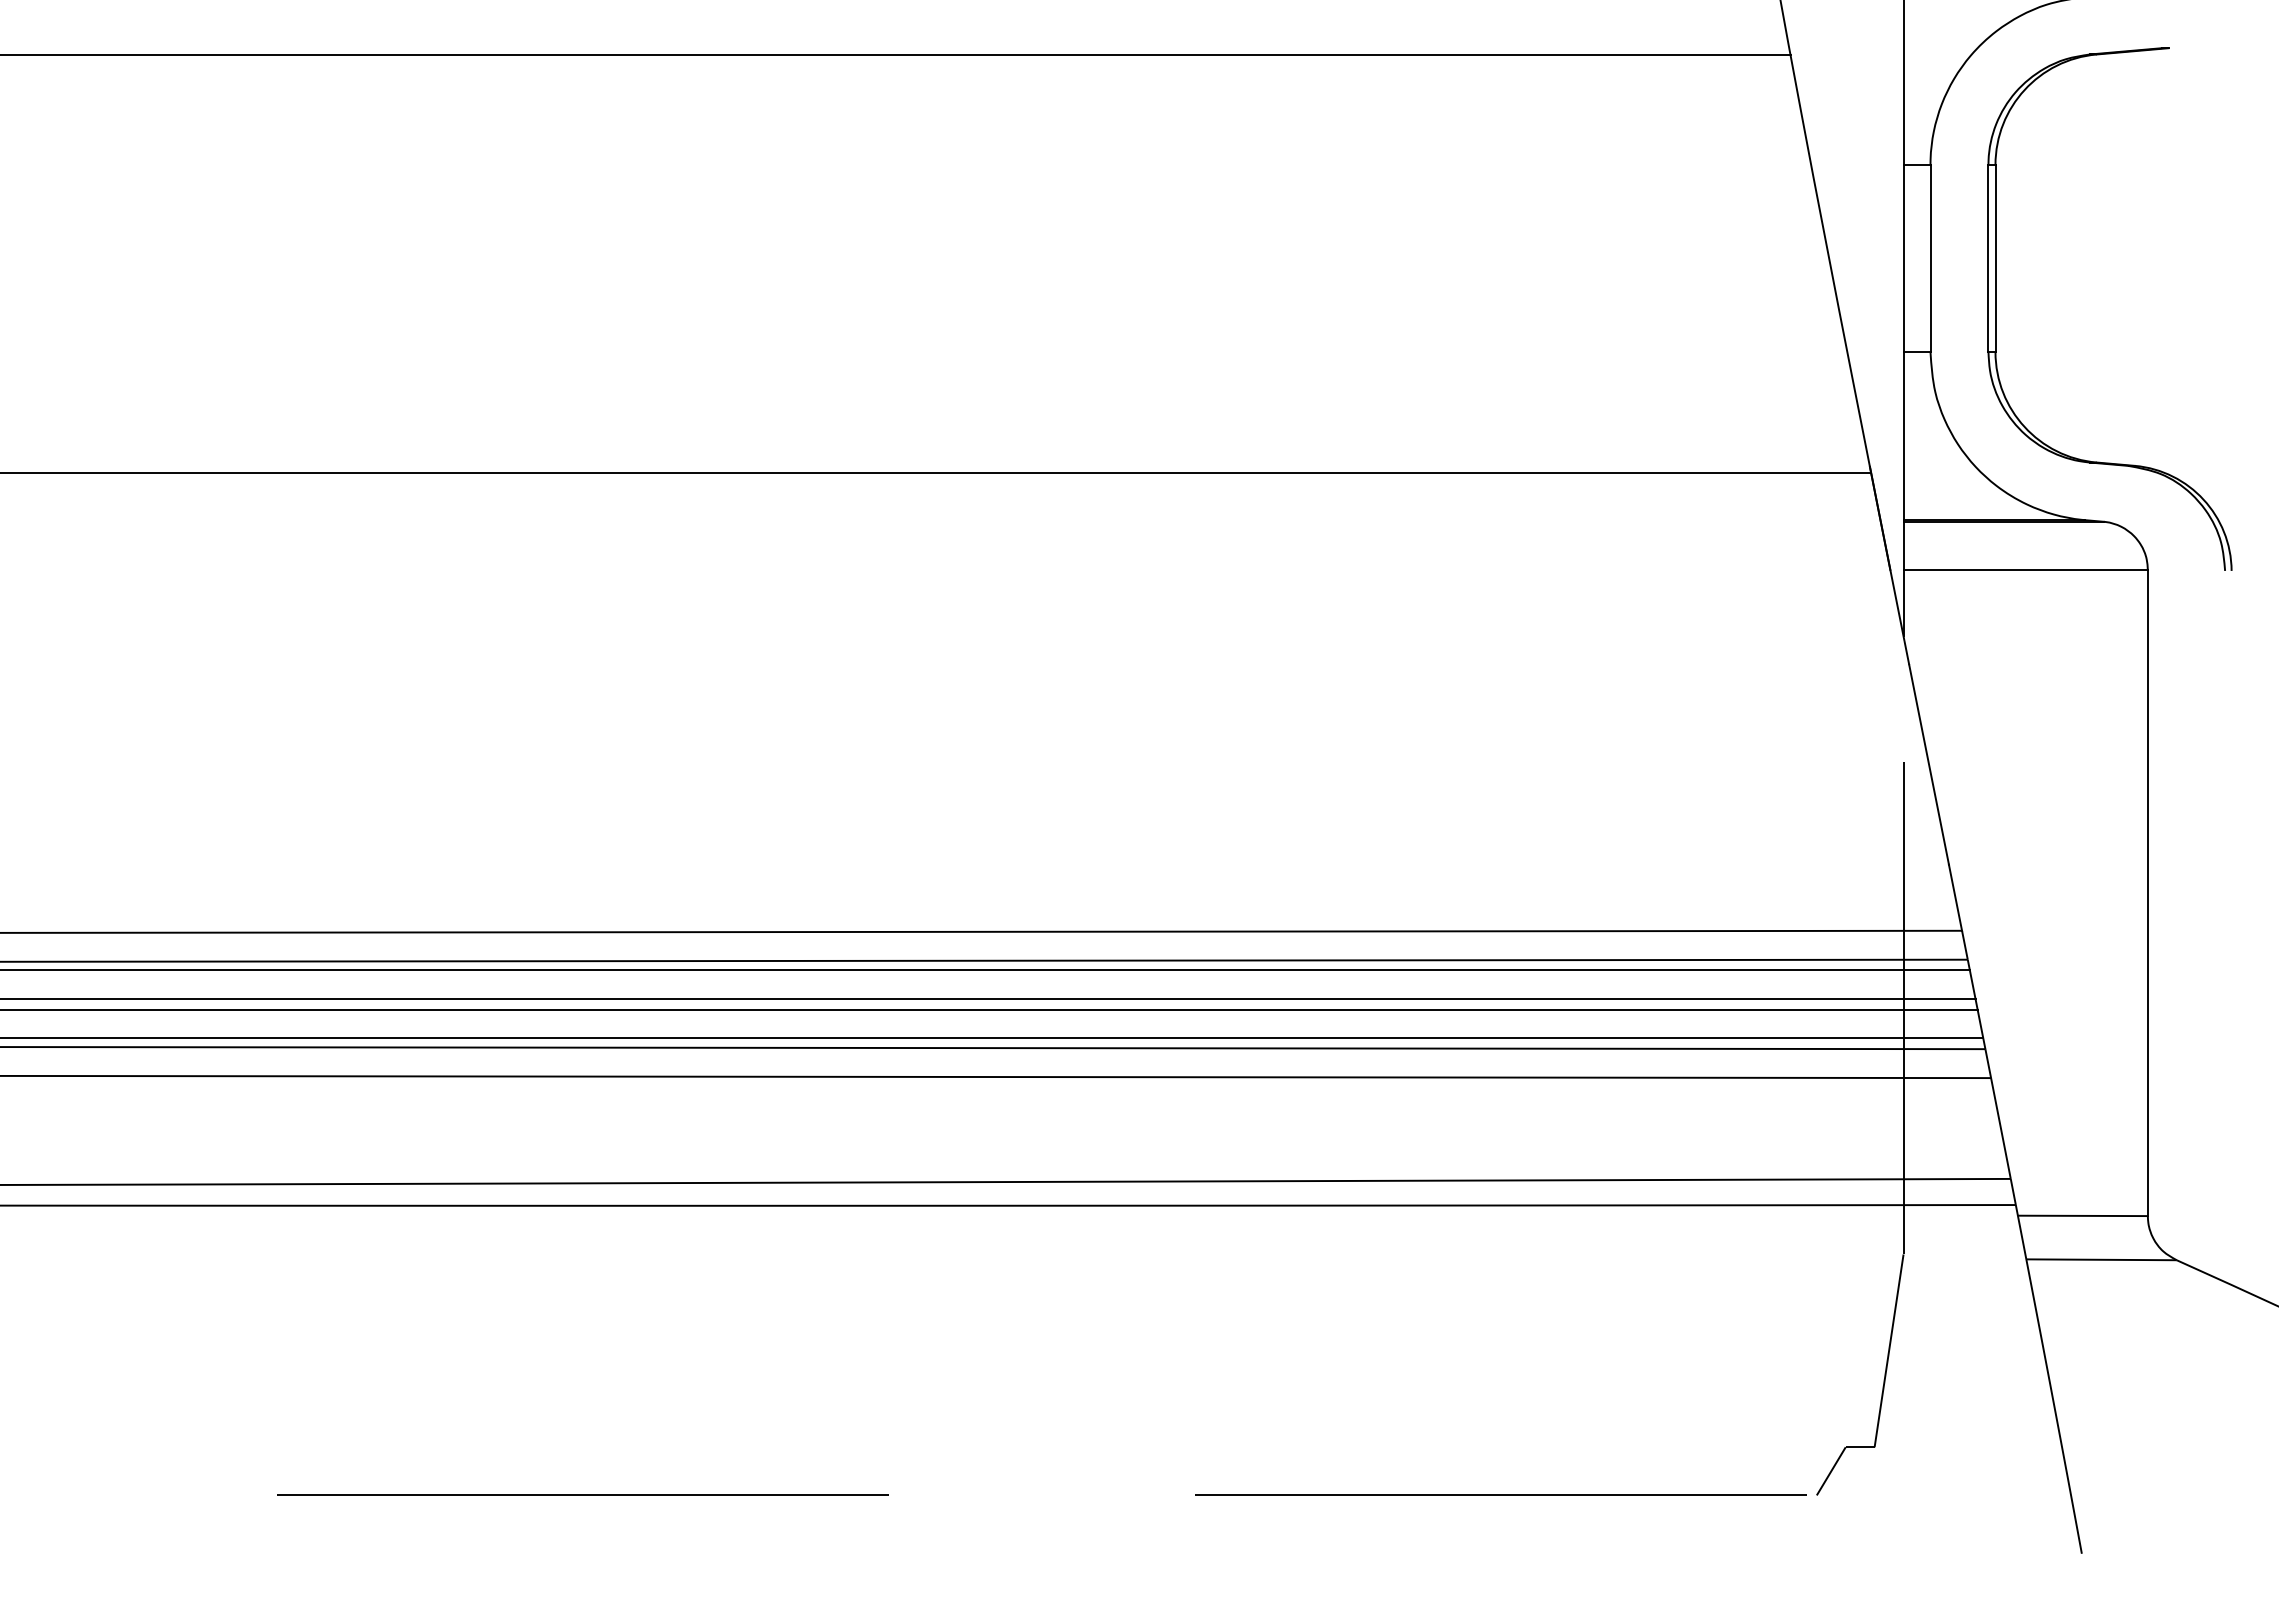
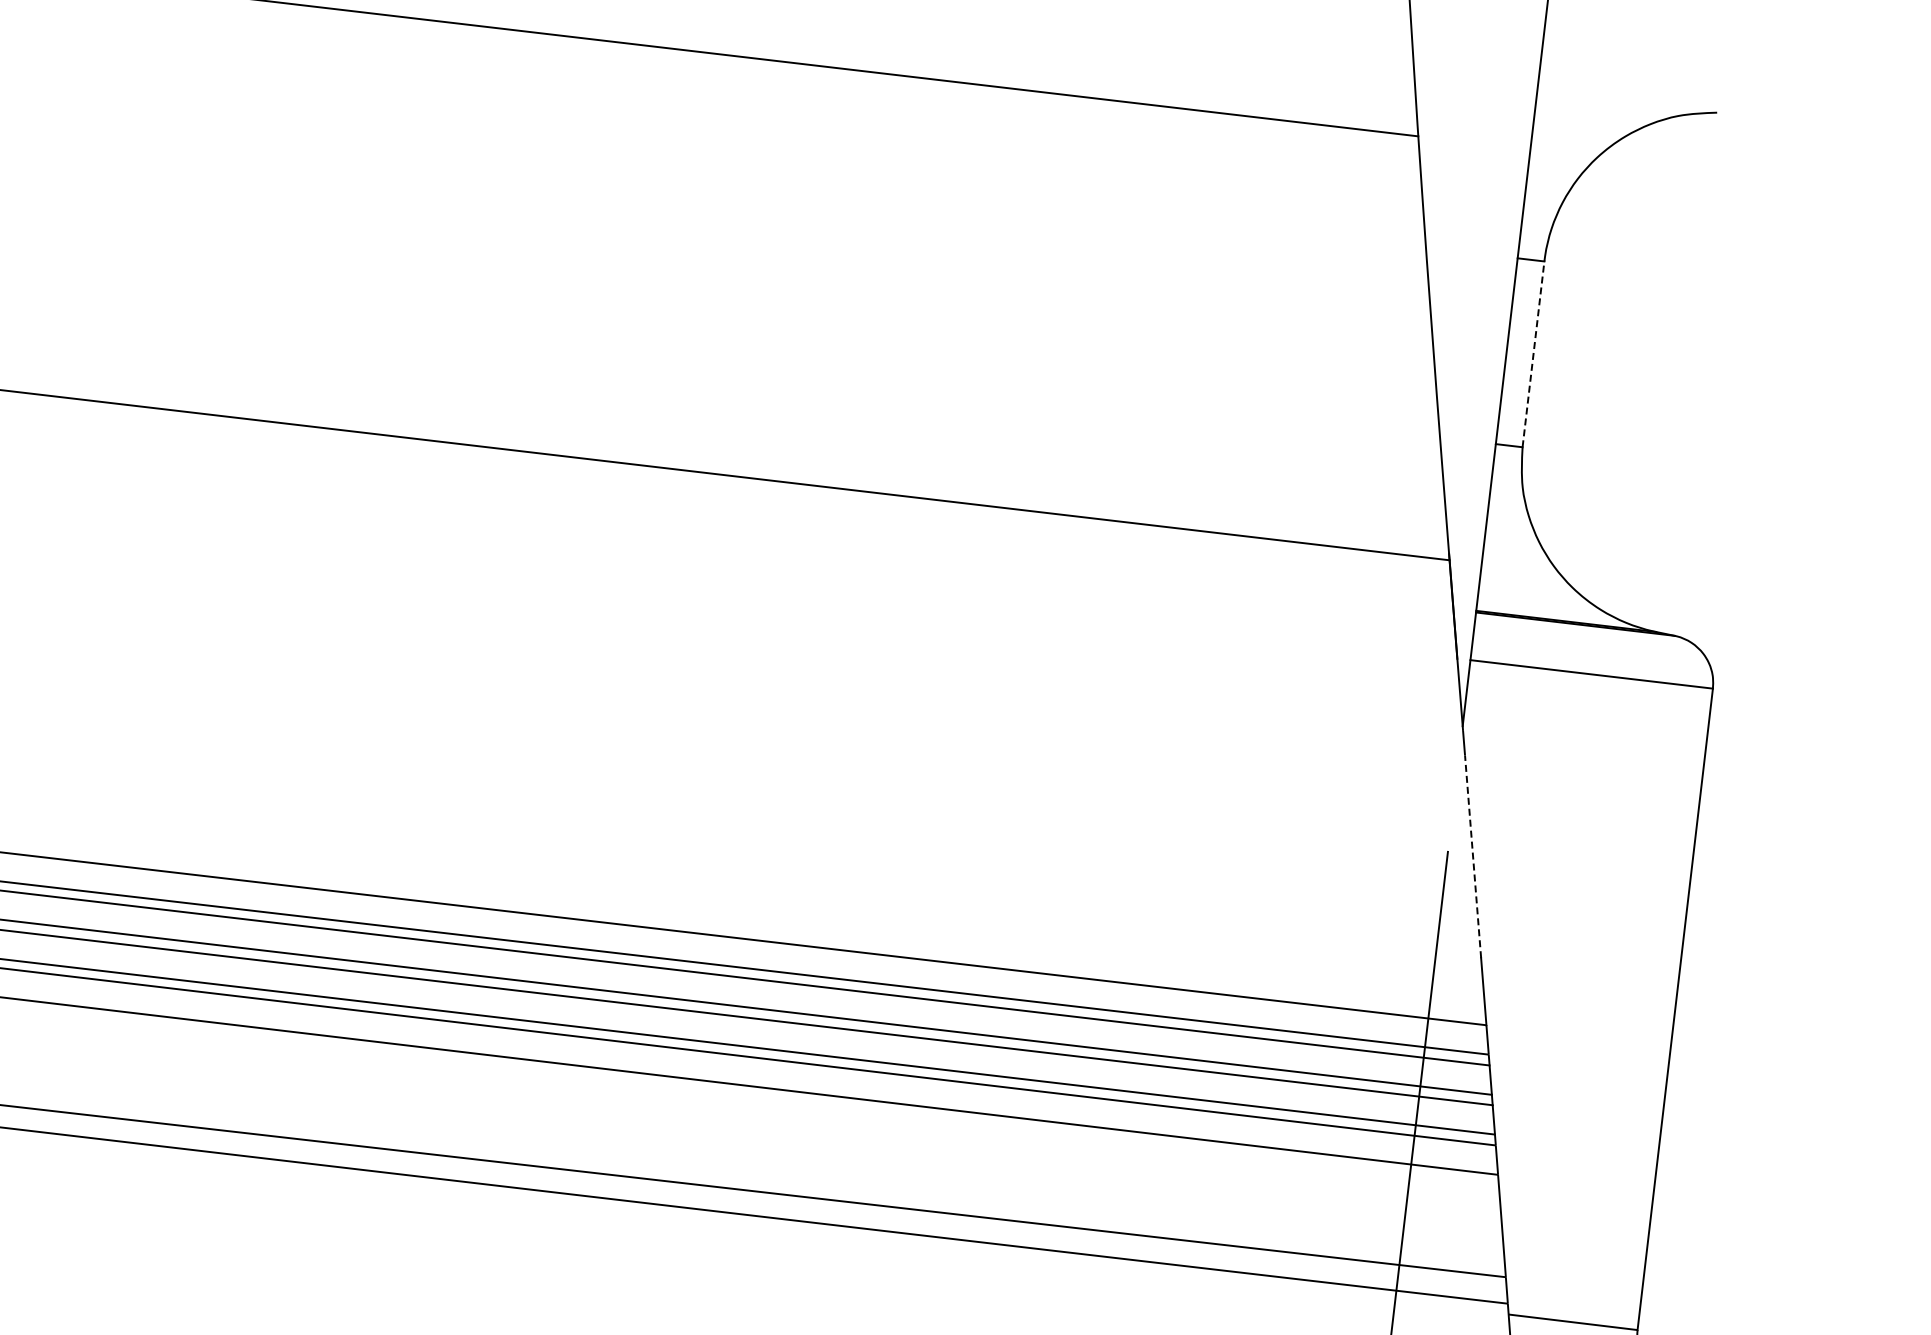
line: (1930, 258) -> (1533, 354), solid -> dashed
part: (1996, 308) -> (1593, 411), removed
line: (1929, 764) -> (1473, 856), solid -> dashed

